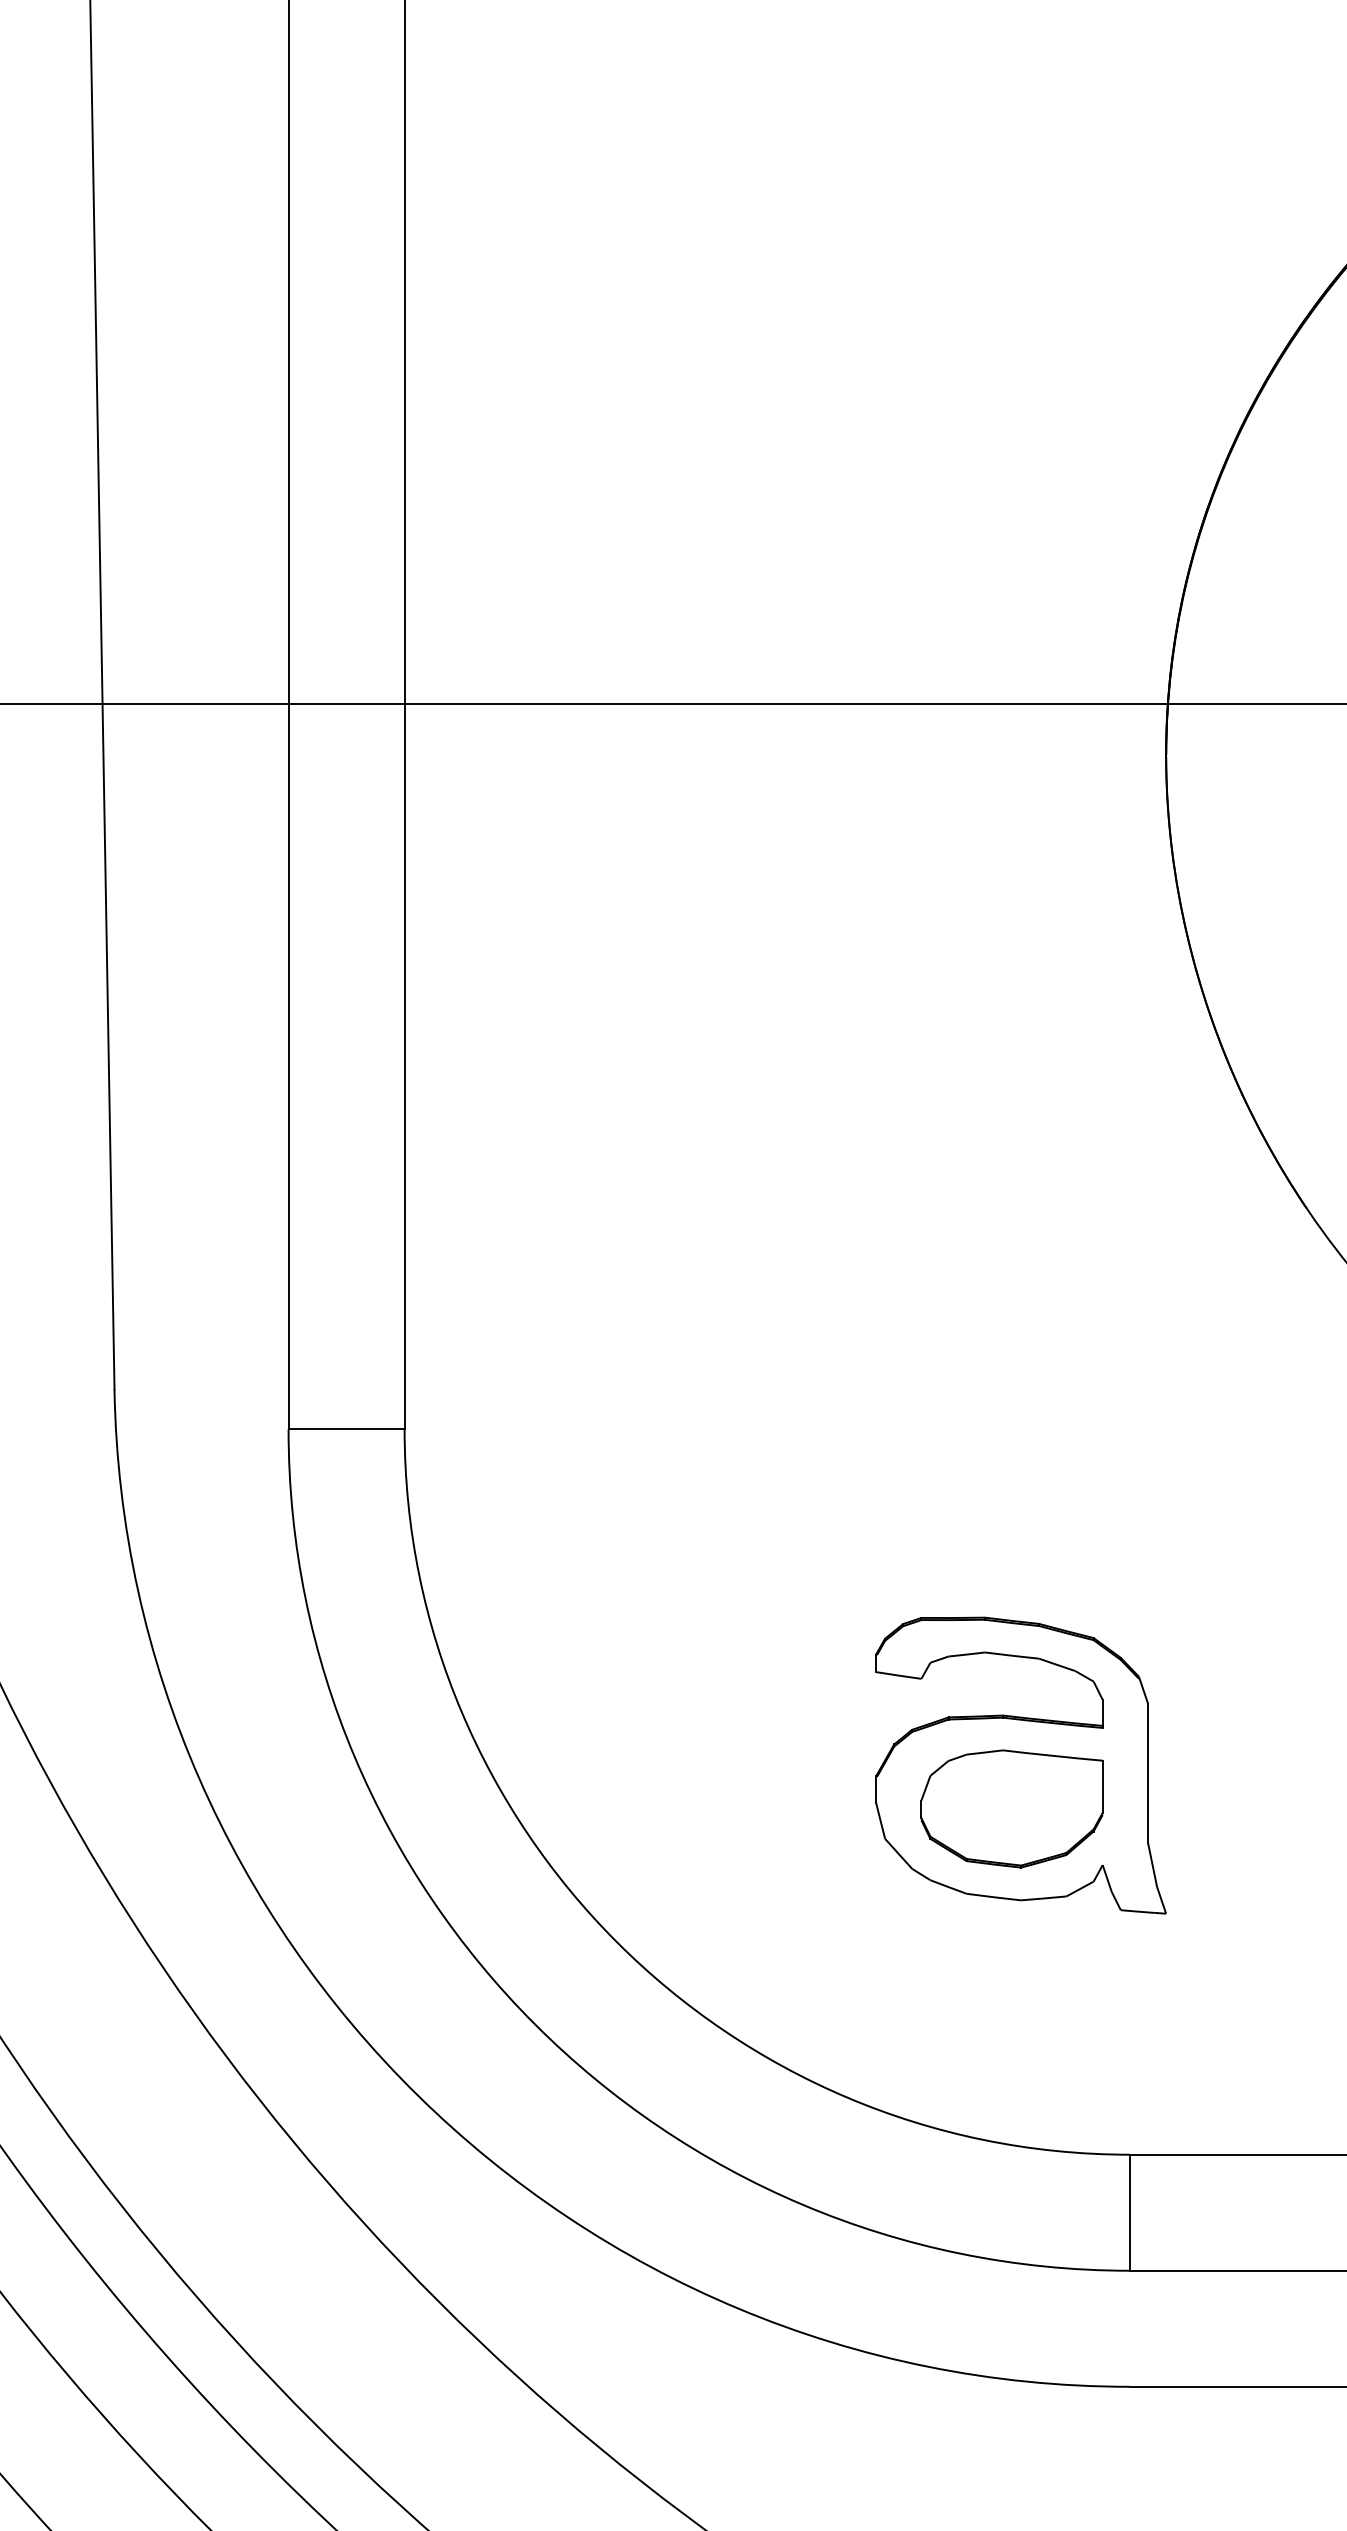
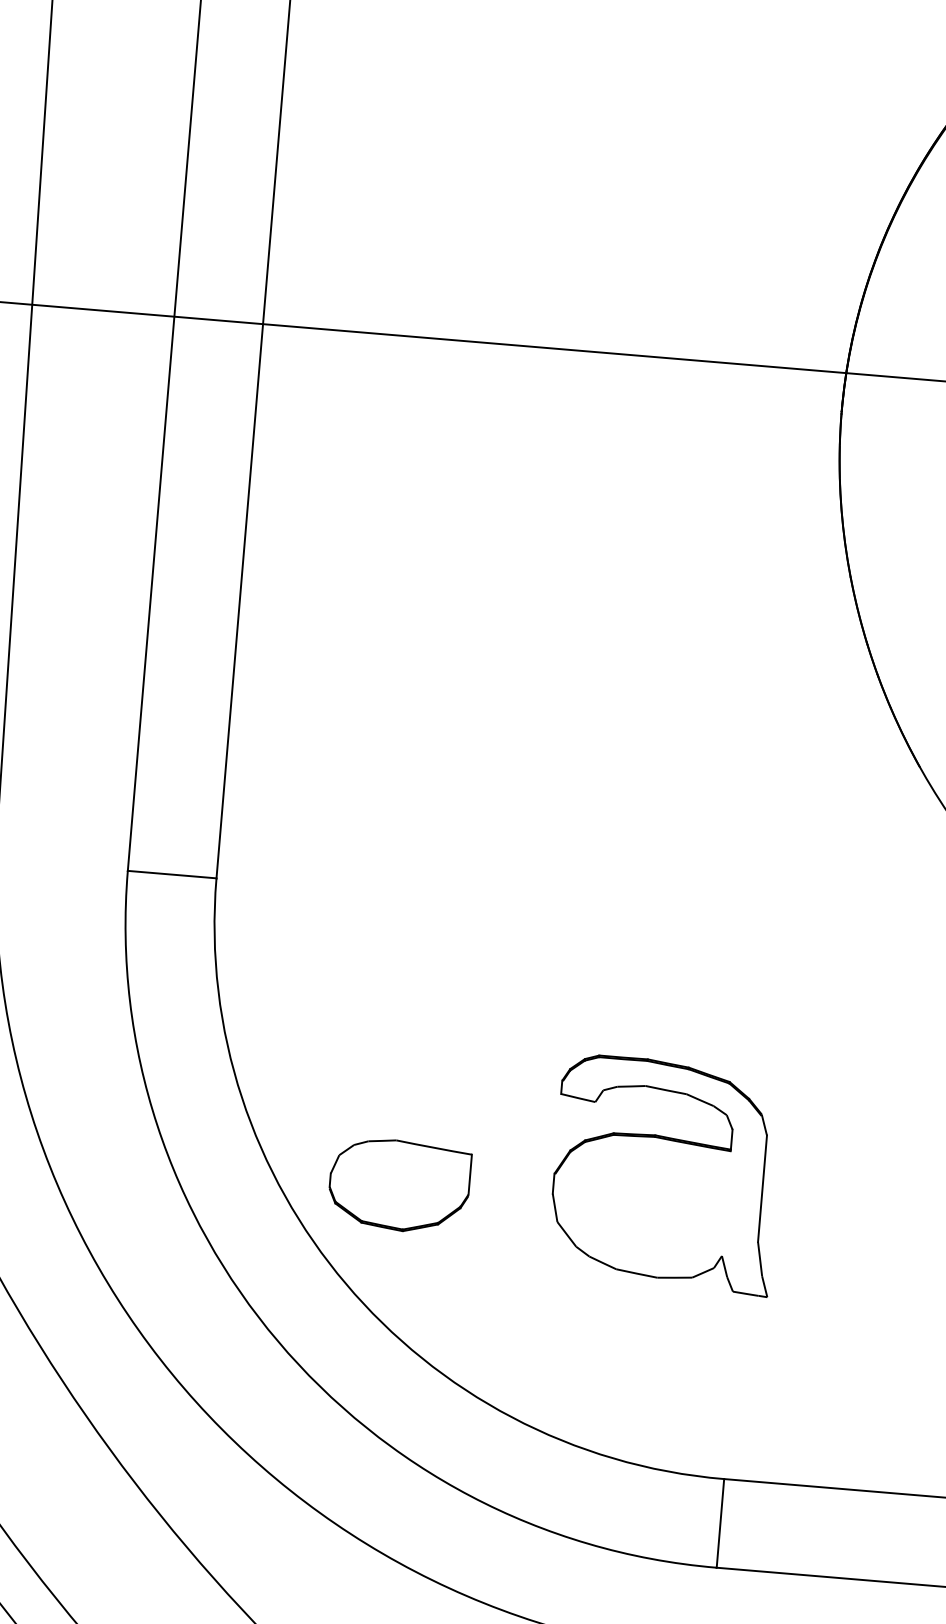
part: (1011, 1808) -> (399, 1185), moved

